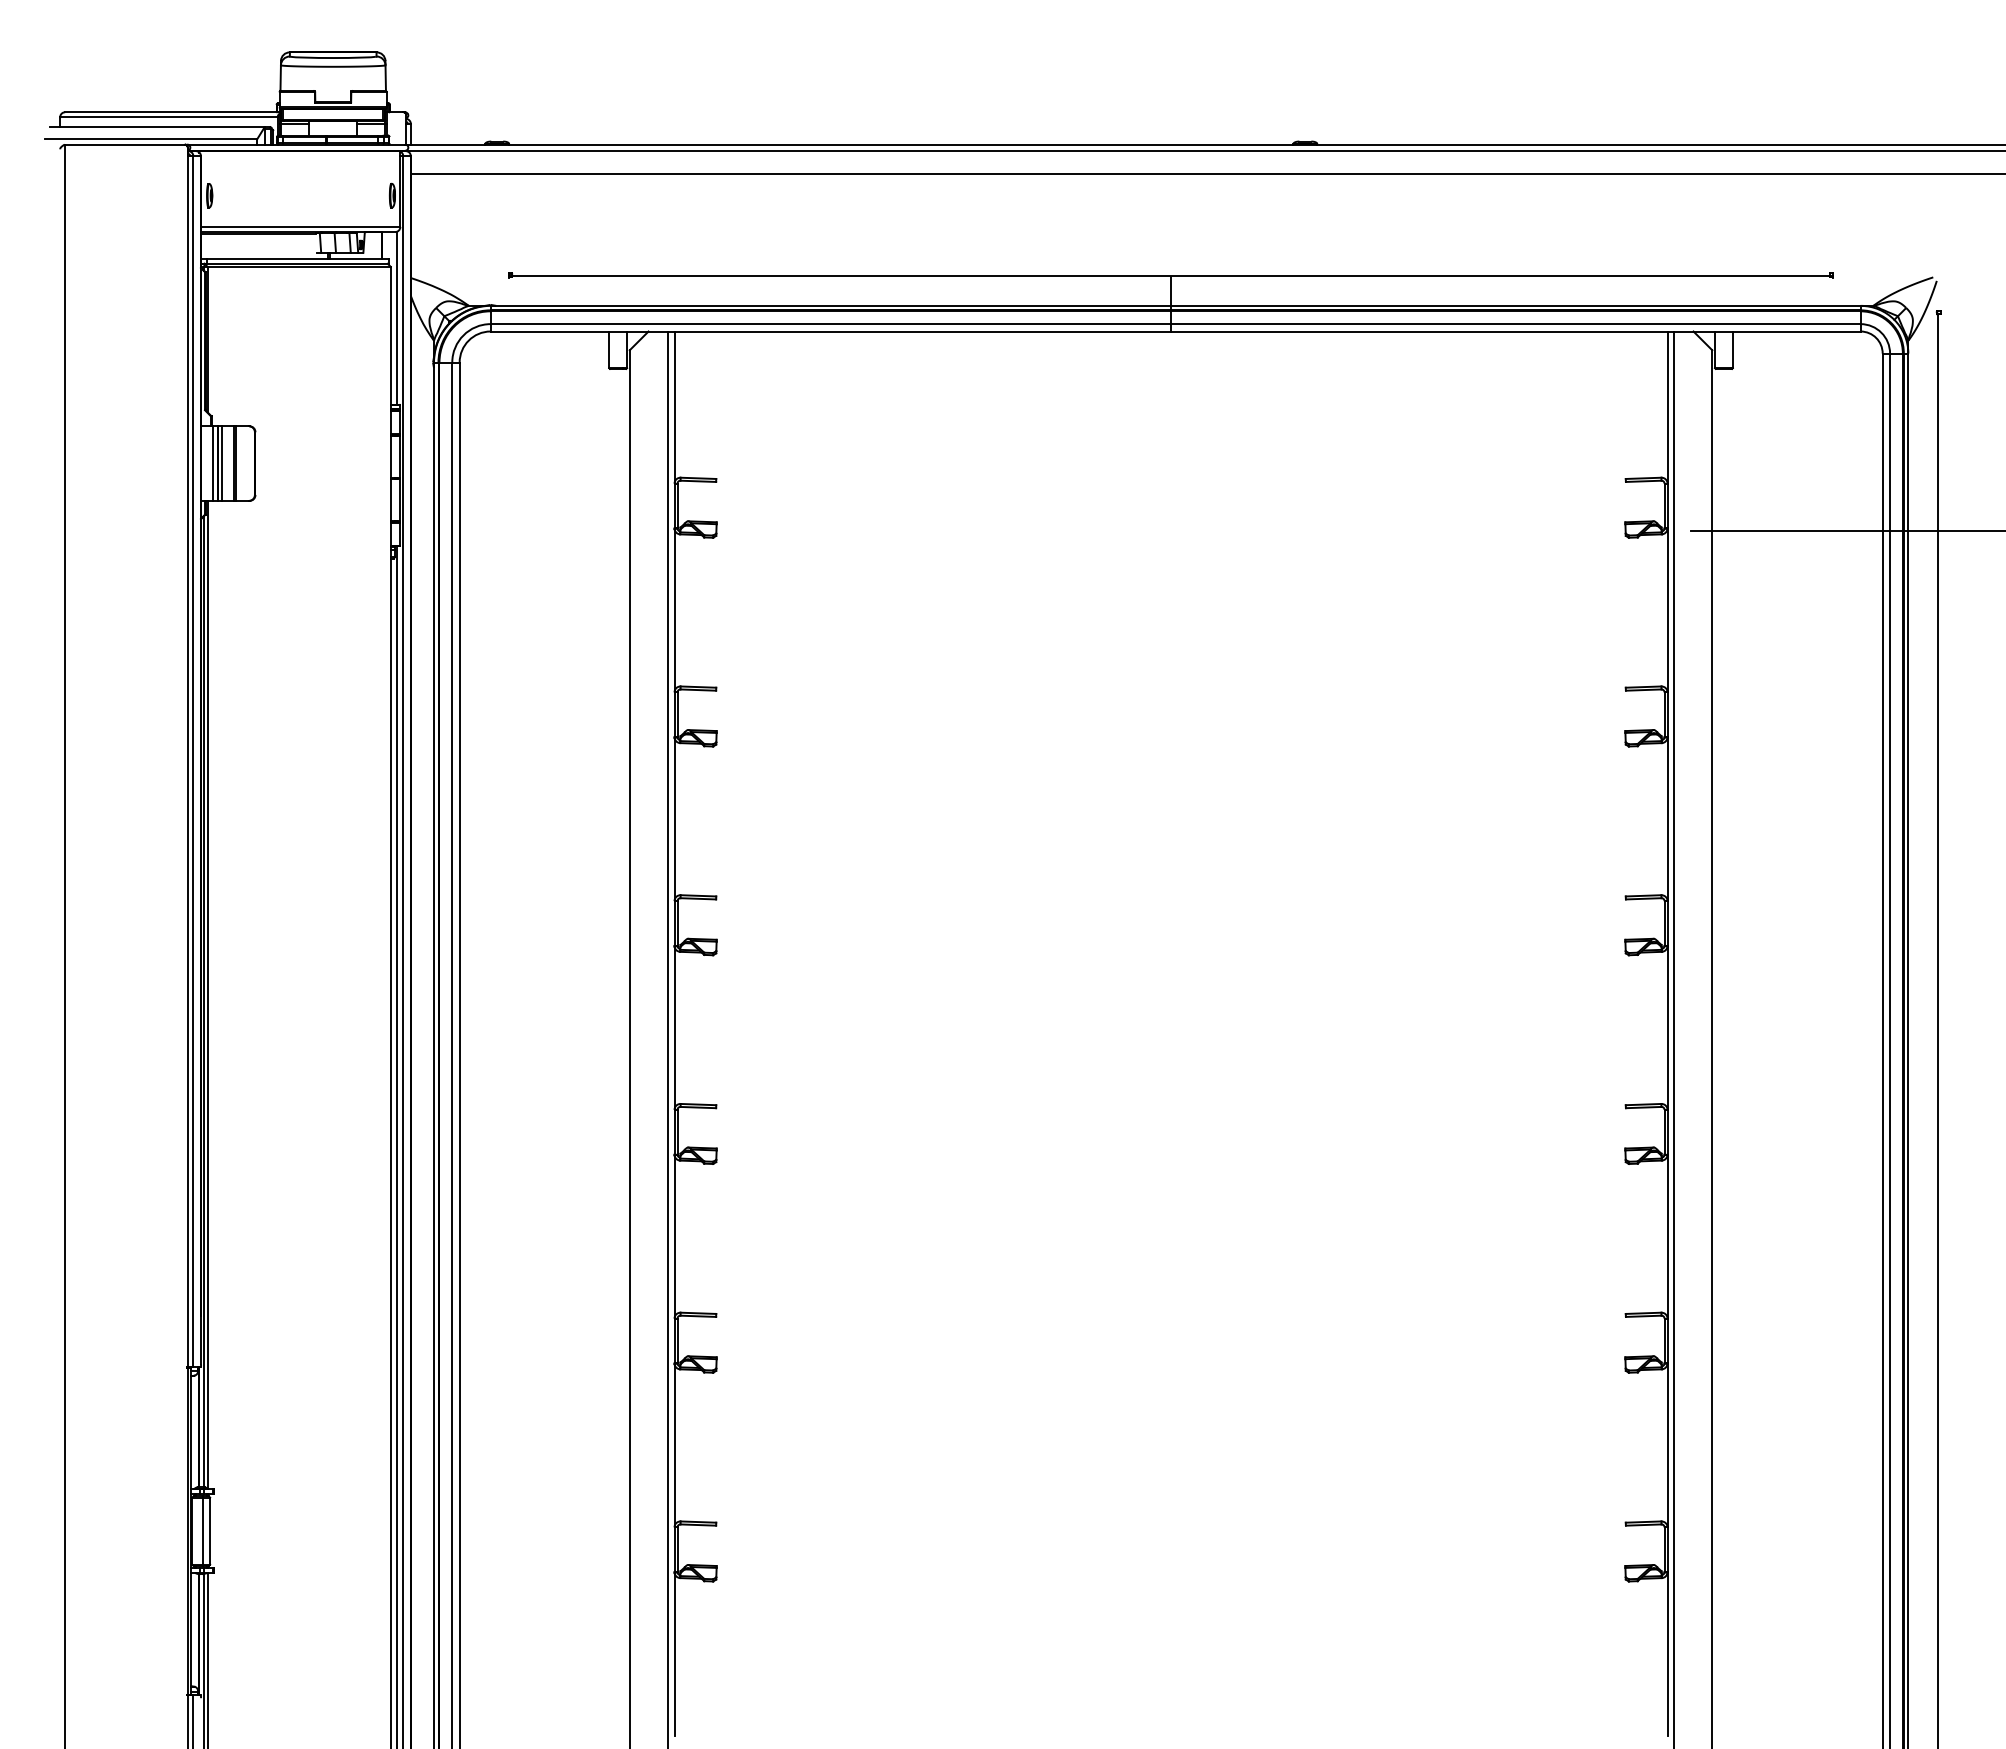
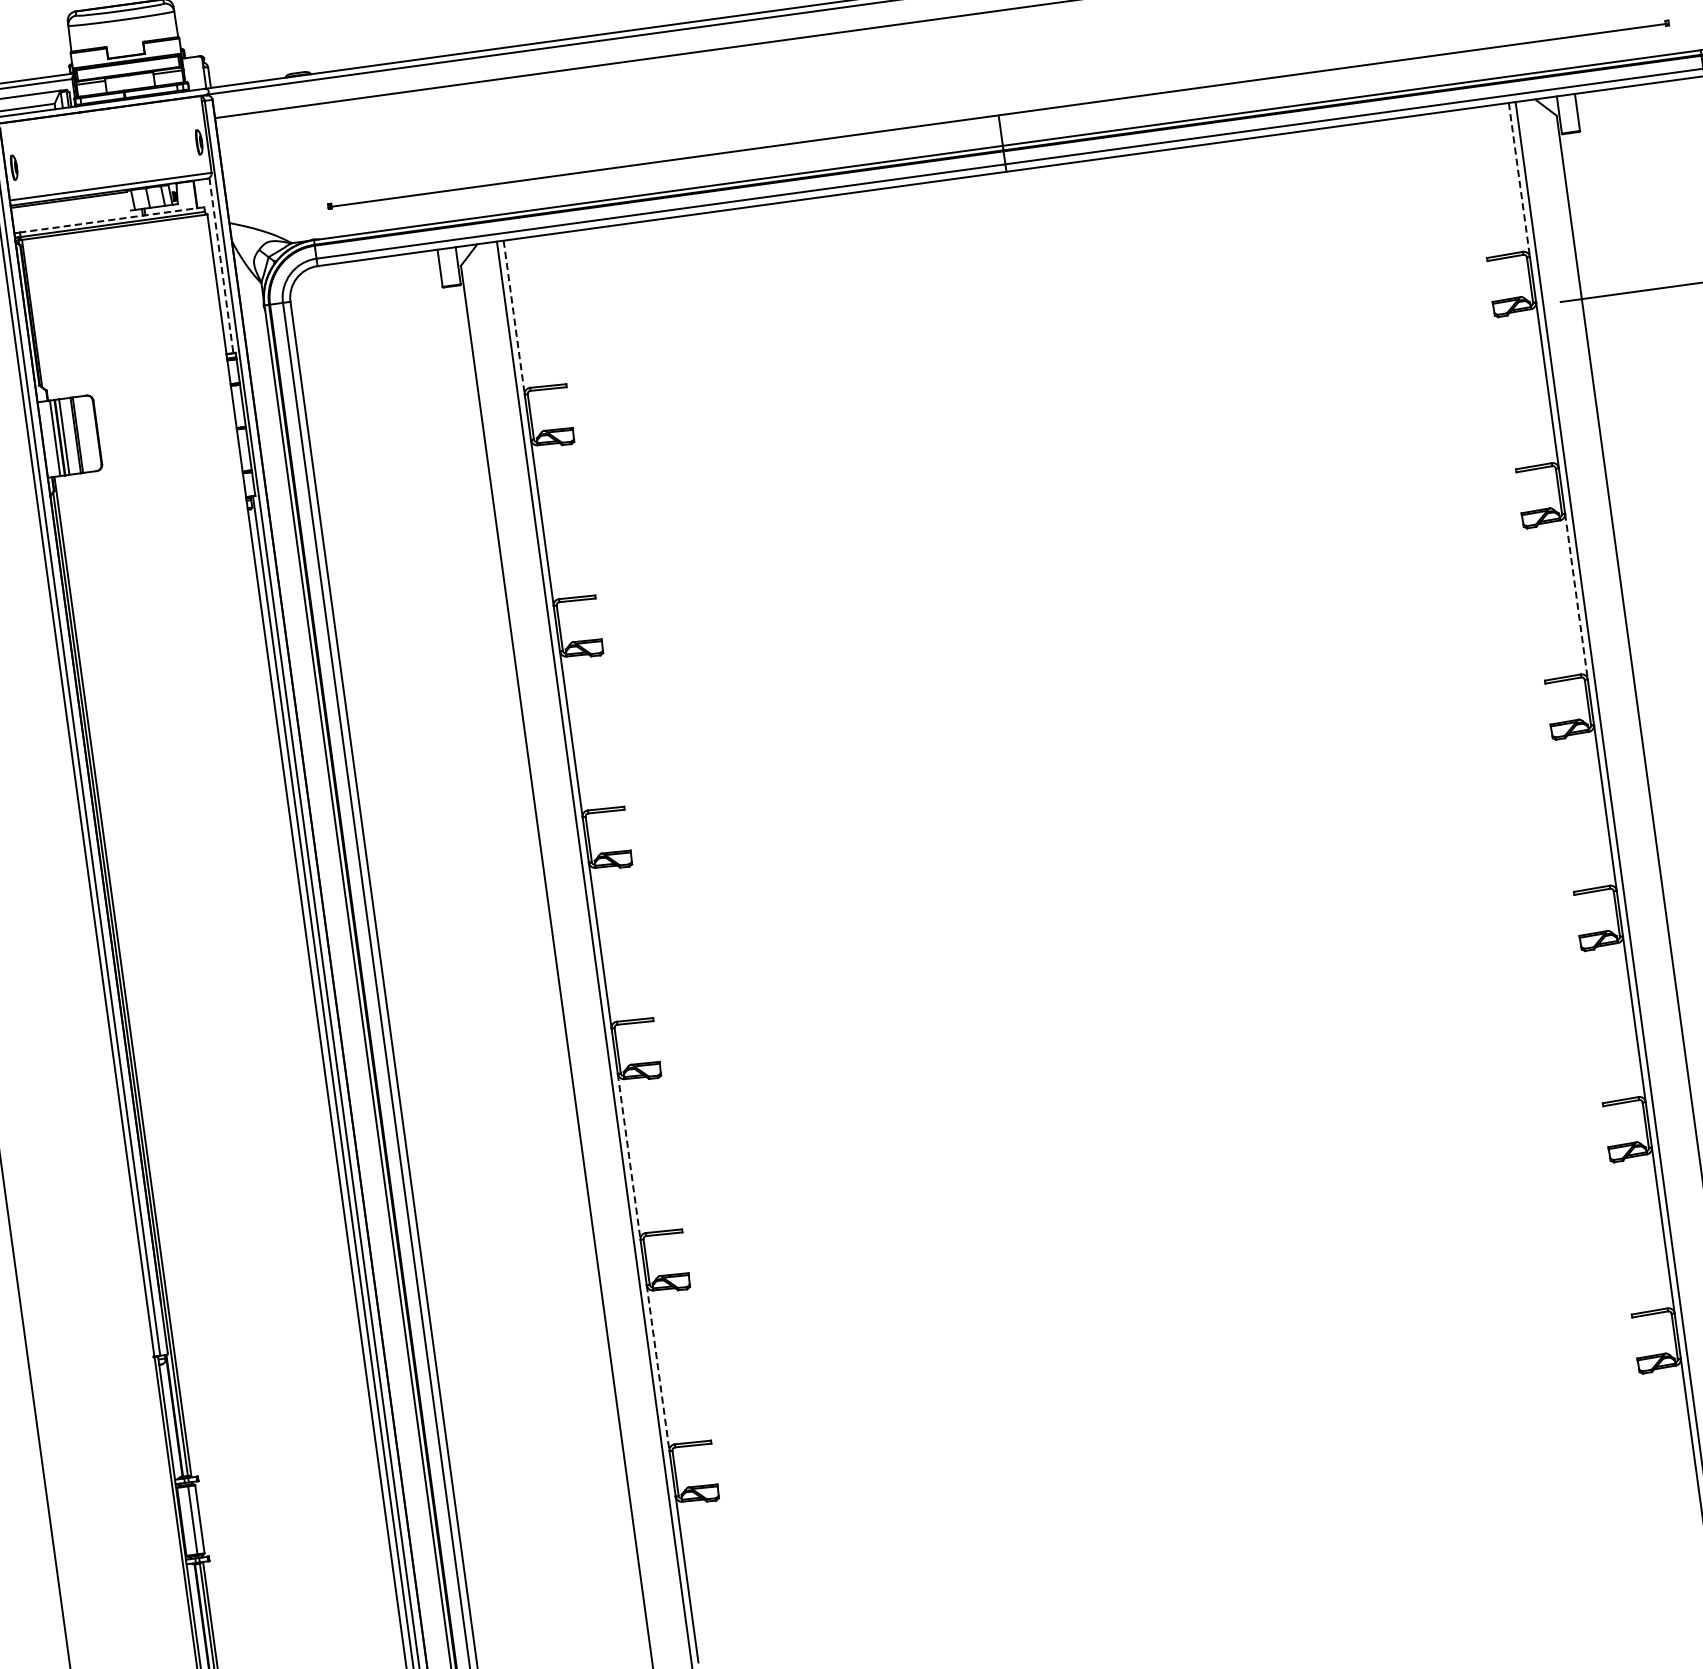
line: (297, 259) -> (112, 220), solid -> dashed
line: (397, 318) -> (221, 265), solid -> dashed
line: (674, 408) -> (514, 318), solid -> dashed
line: (1667, 408) -> (1519, 180), solid -> dashed
line: (1667, 819) -> (1576, 596), solid -> dashed
line: (674, 1237) -> (629, 1157), solid -> dashed
line: (674, 1445) -> (658, 1368), solid -> dashed

